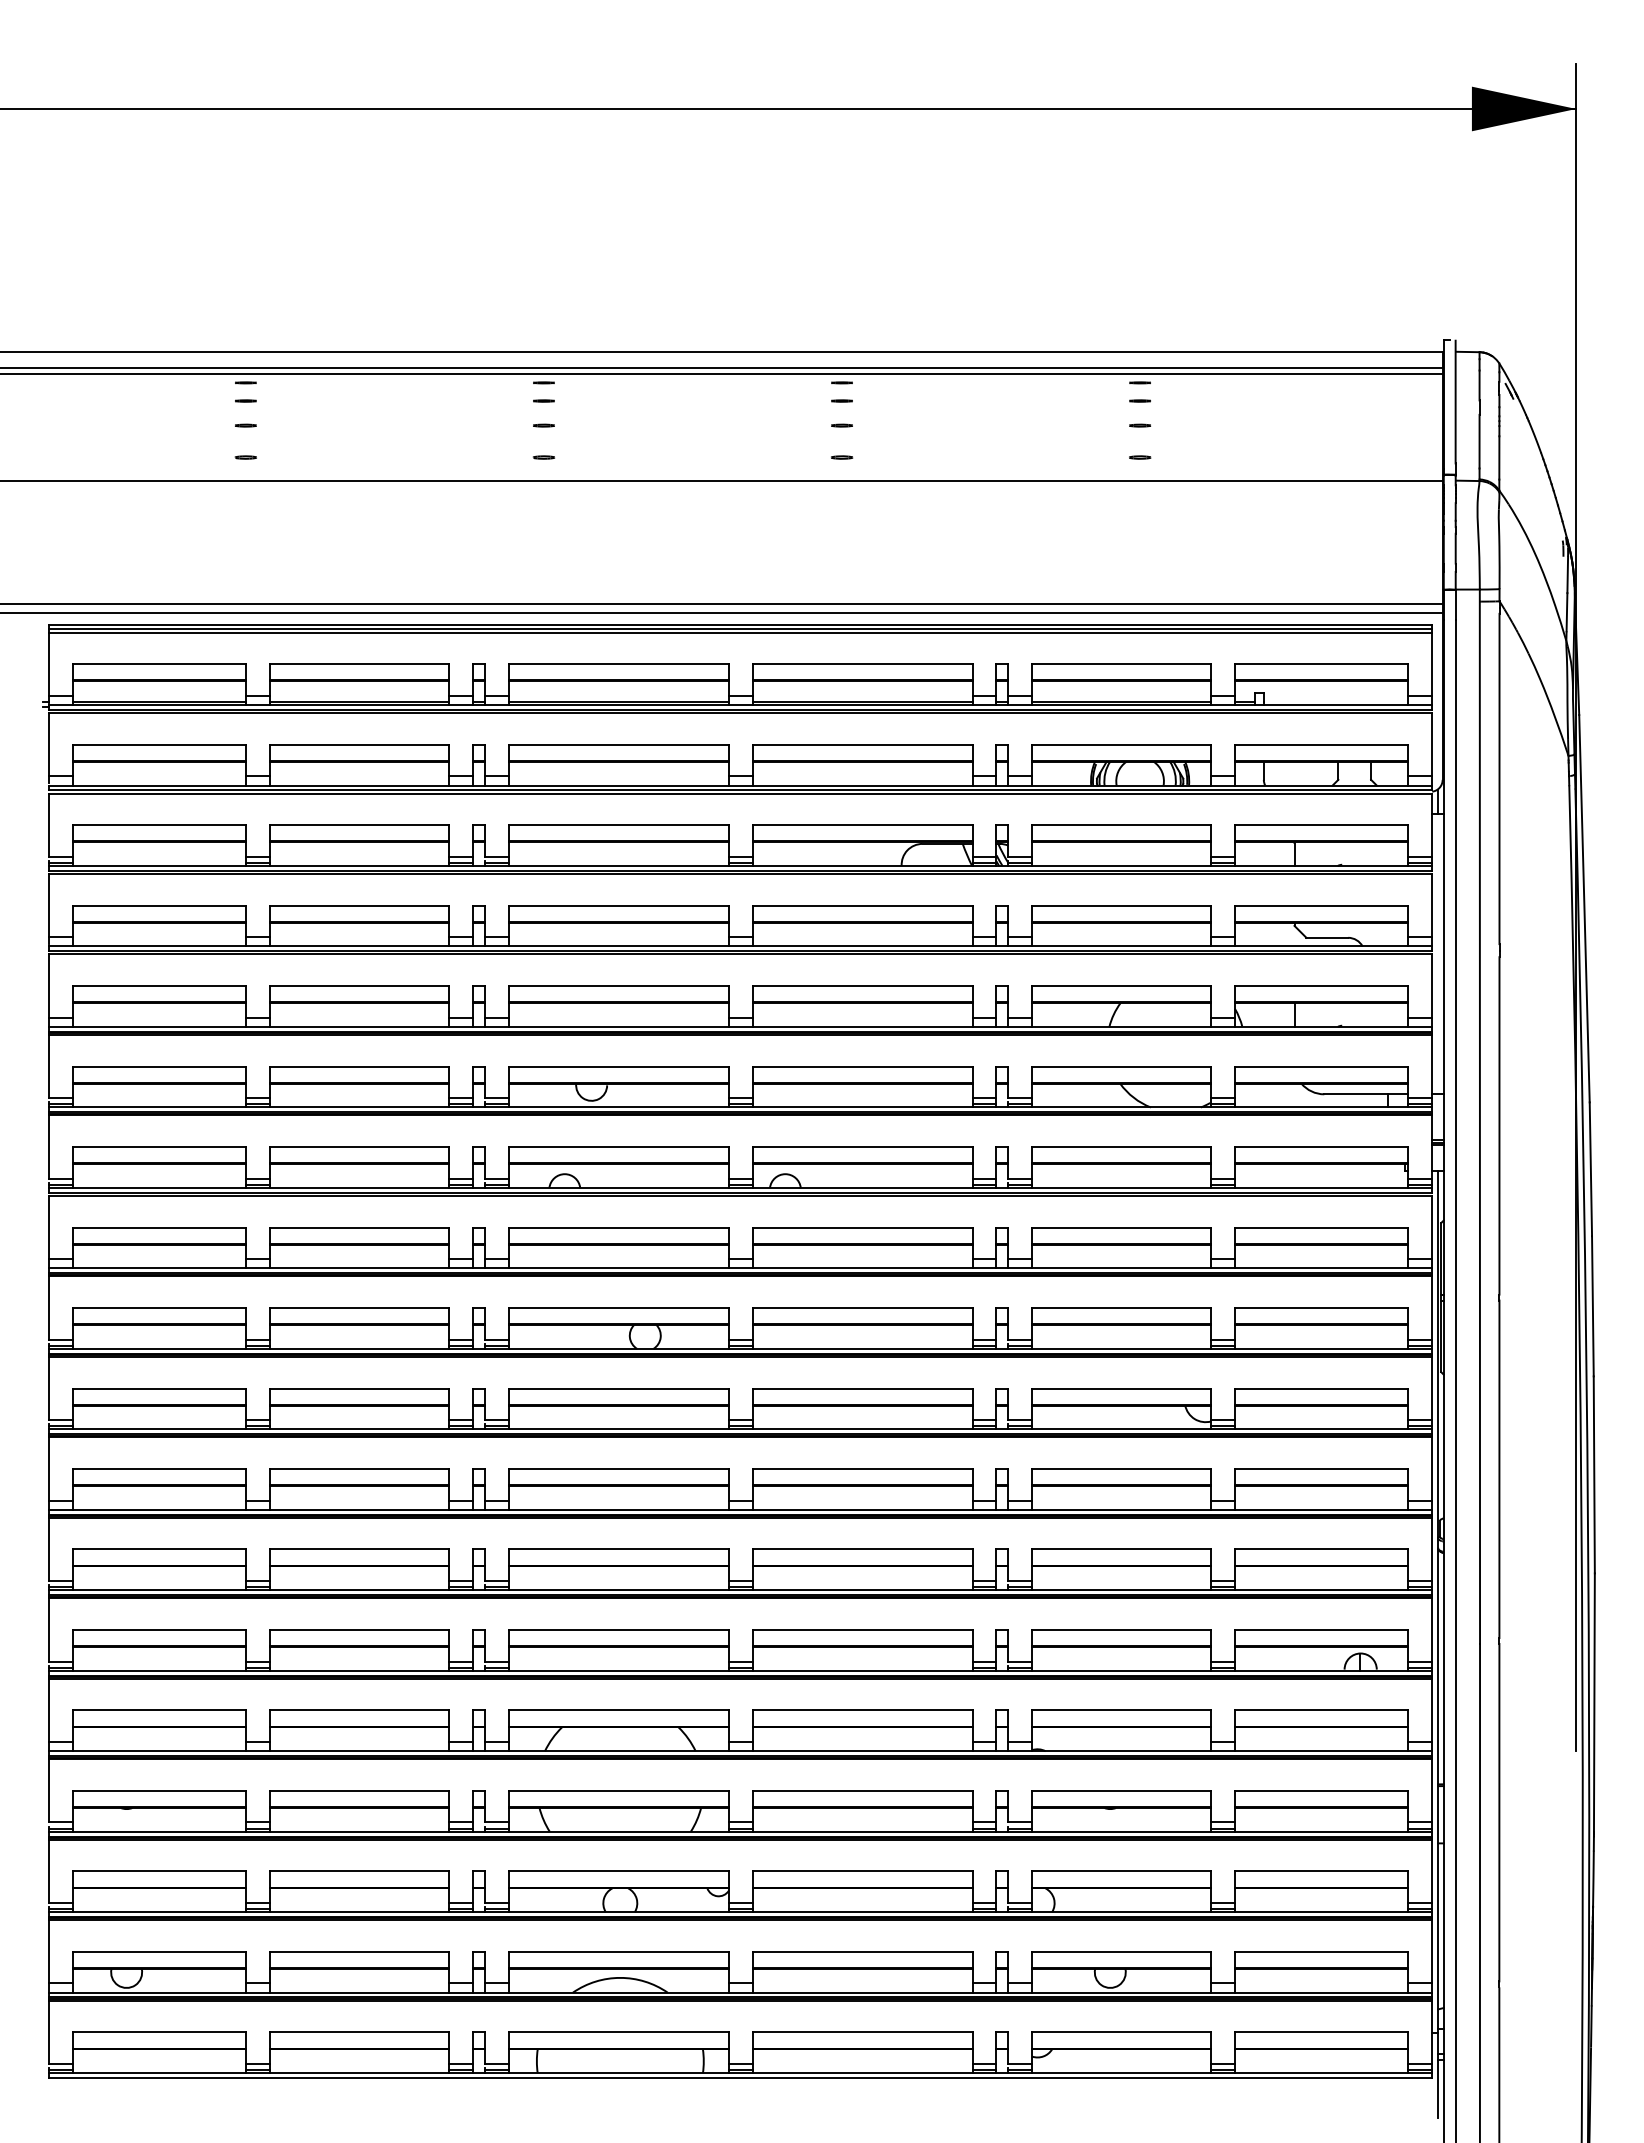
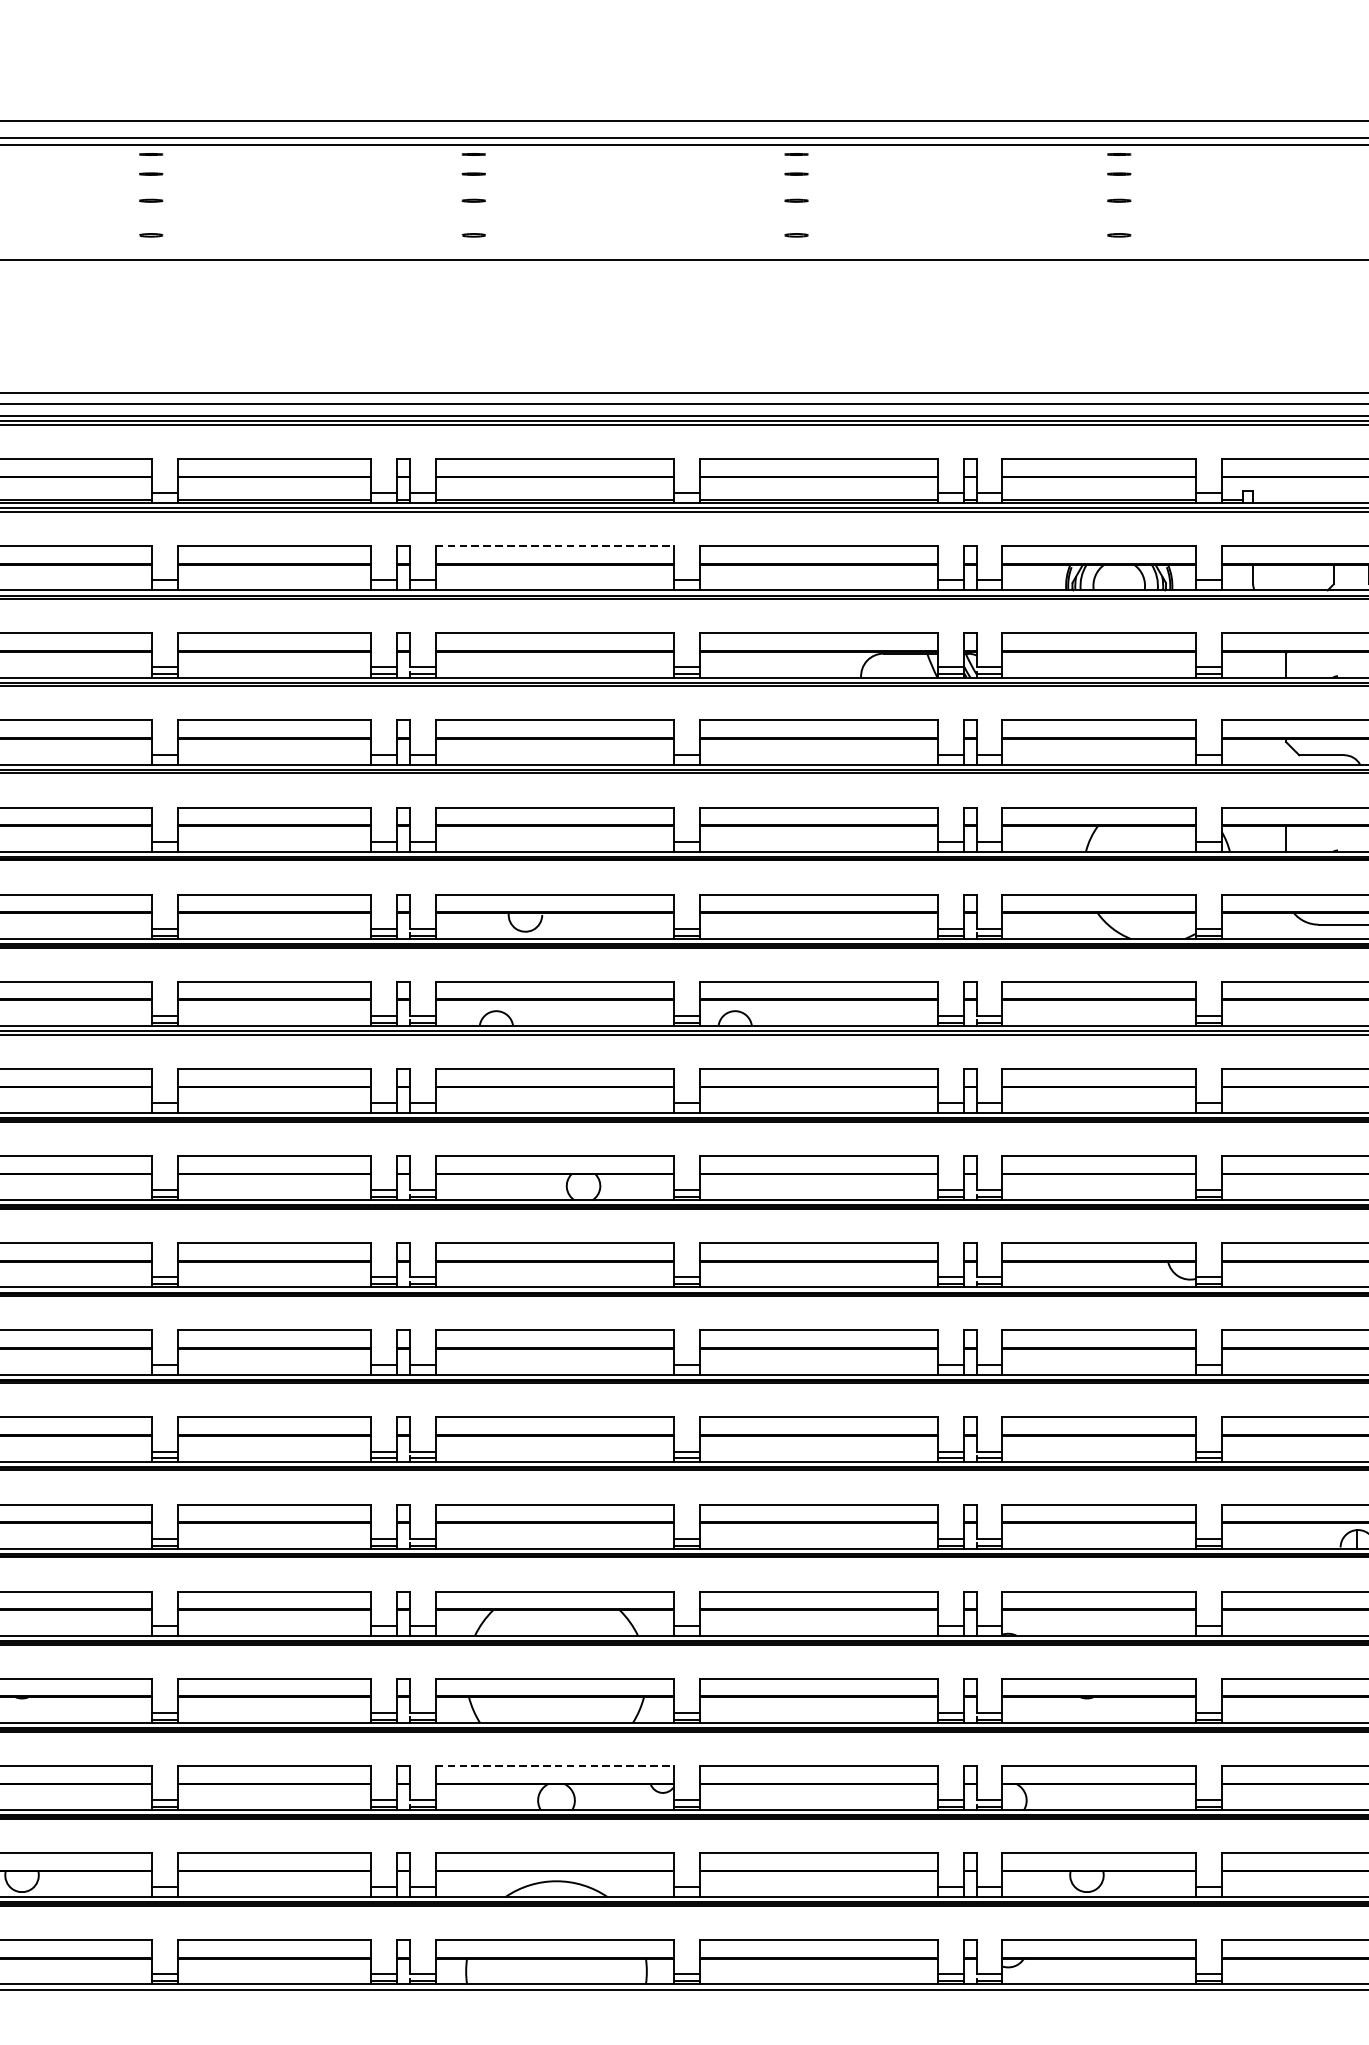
line: (618, 744) -> (554, 545), solid -> dashed
line: (618, 1871) -> (554, 1766), solid -> dashed

